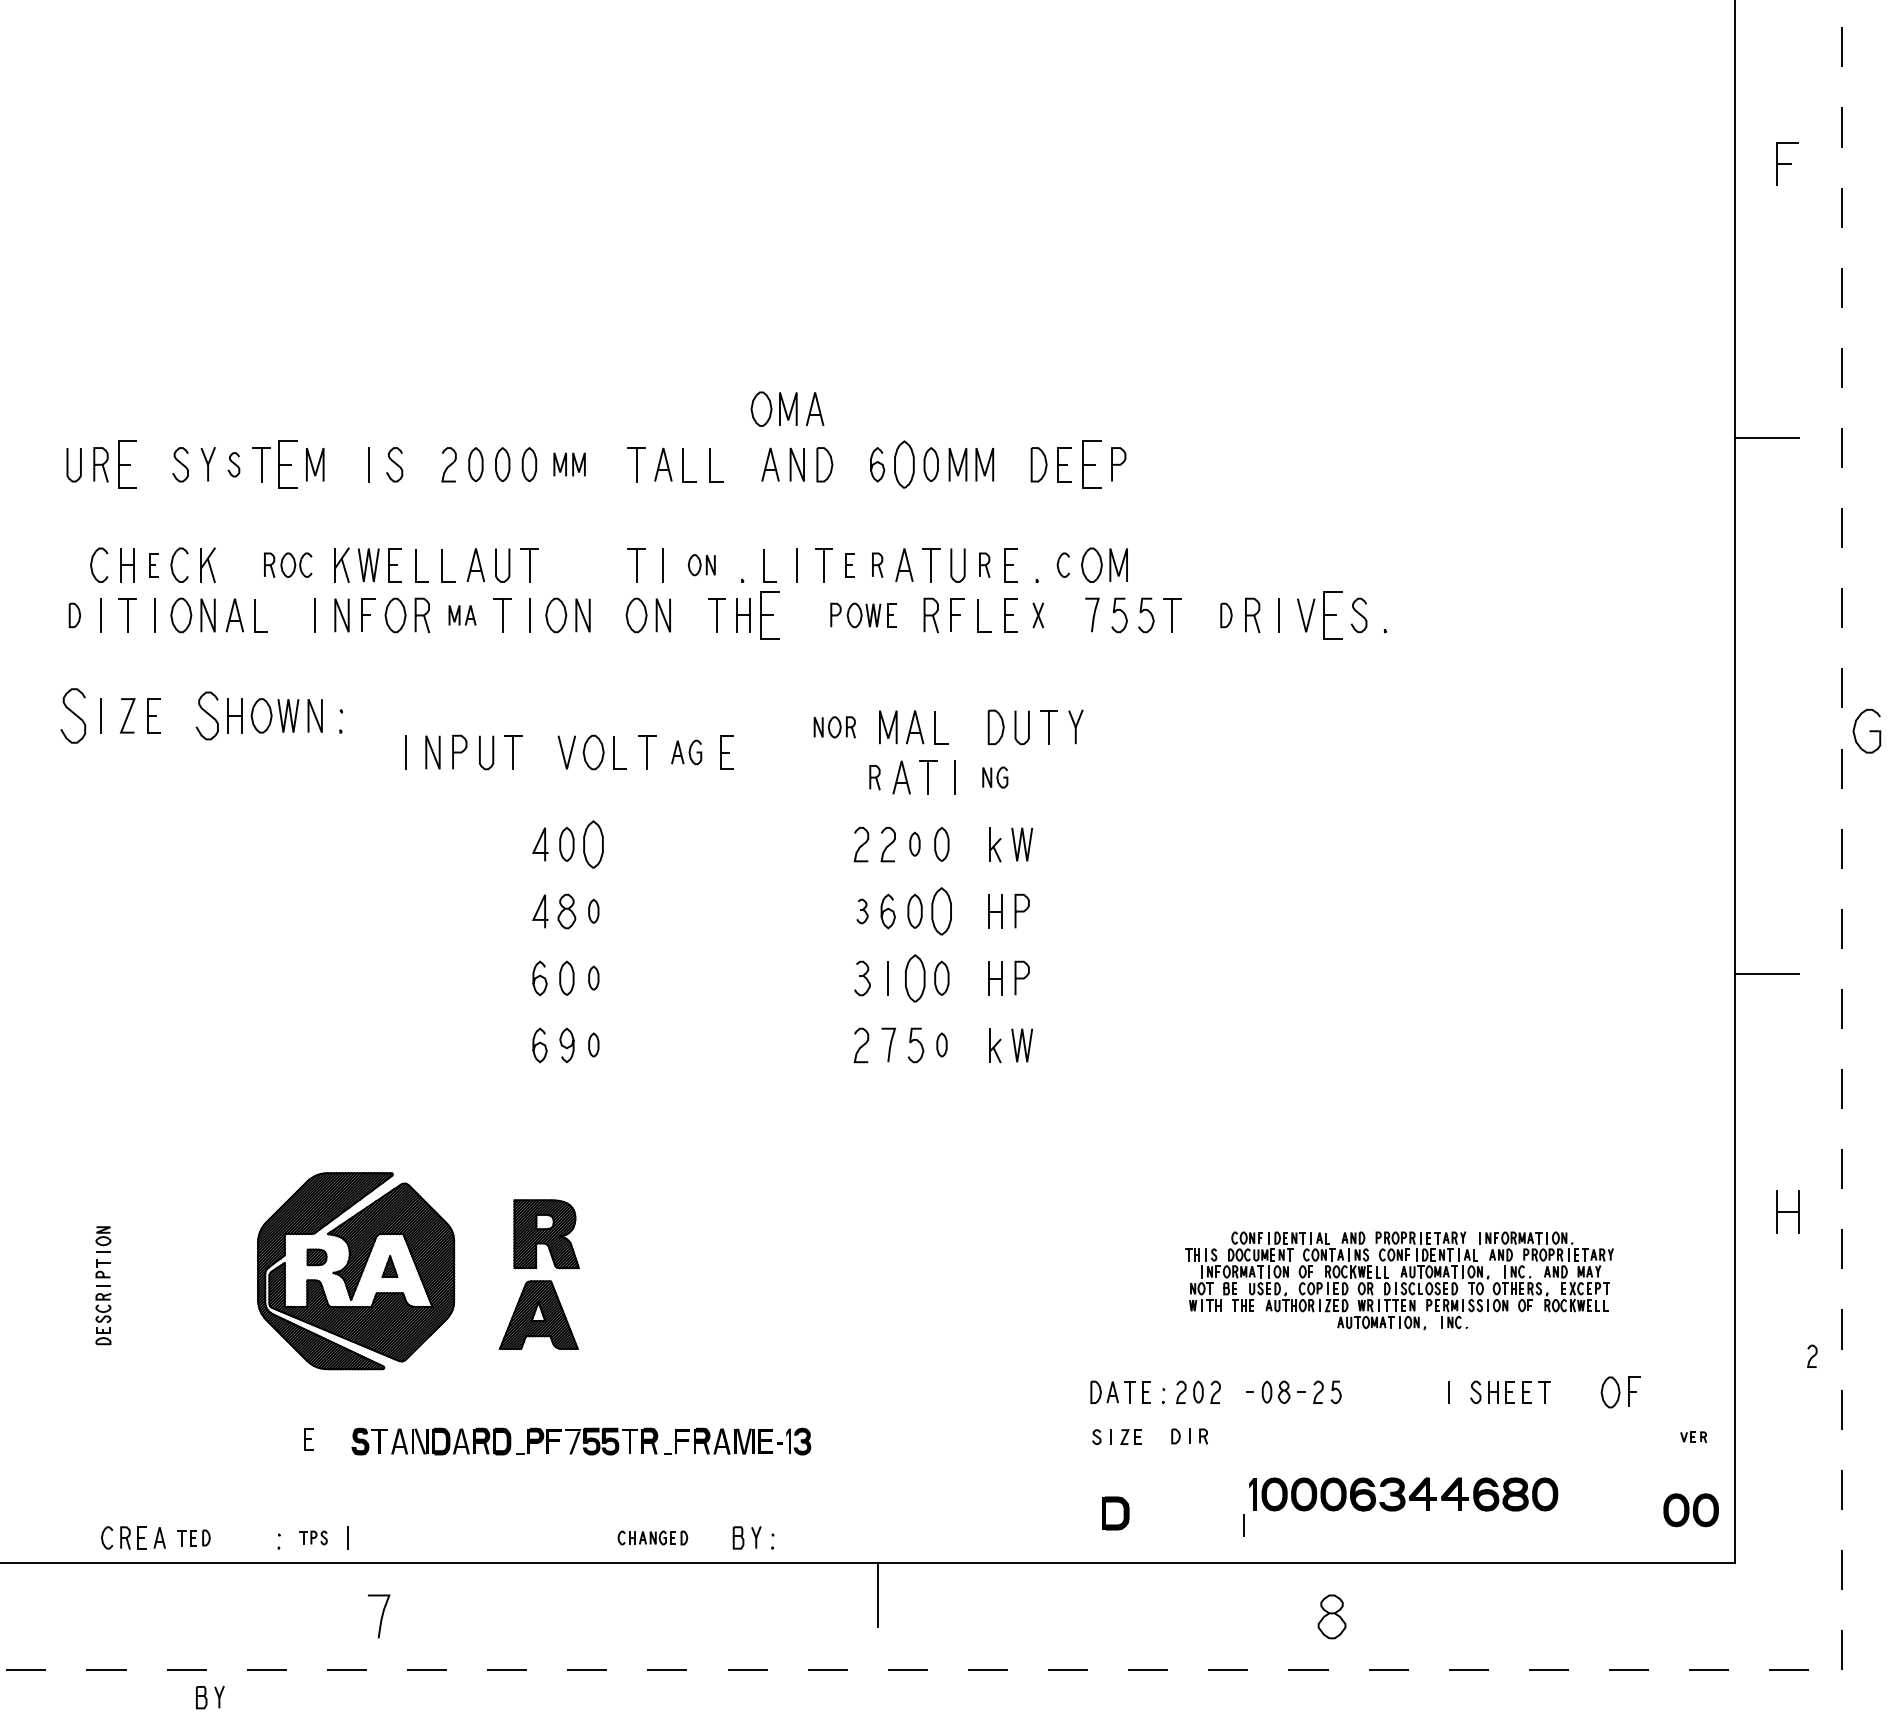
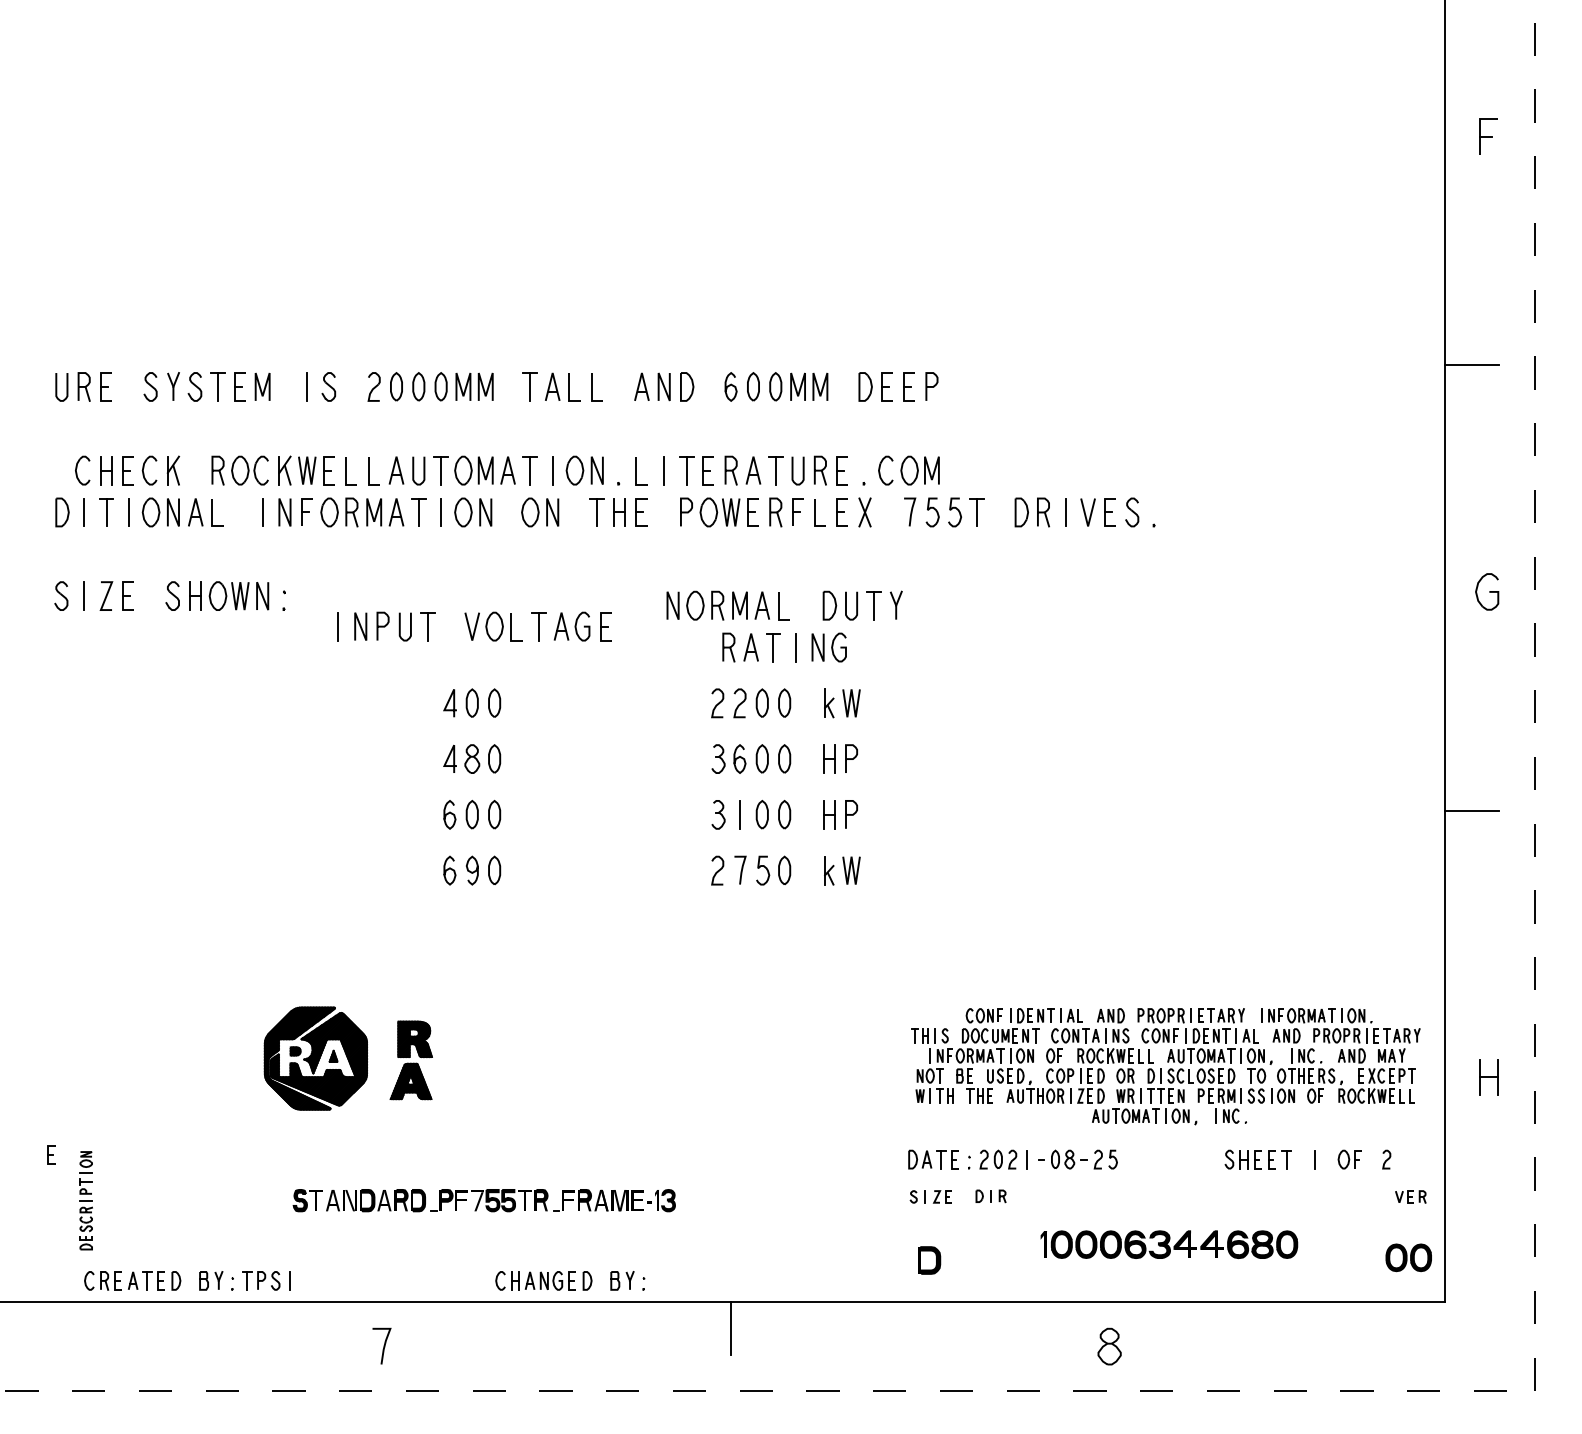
part: (786, 409) -> (484, 470), moved
part: (126, 464) -> (105, 386), size x0.71
part: (233, 464) -> (194, 386), size x1.43
part: (287, 464) -> (239, 386), size x0.71
part: (569, 464) -> (474, 386), size x1.43
part: (904, 464) -> (753, 386), size x0.71
part: (1090, 464) -> (908, 386), size x0.71
part: (152, 565) -> (127, 470), size x1.43
part: (287, 565) -> (239, 470), size x1.43
part: (701, 565) -> (584, 470), size x1.67
part: (849, 565) -> (707, 470), size x1.43
part: (876, 565) -> (730, 470), size x1.43
part: (983, 565) -> (819, 470), size x1.43
part: (1062, 565) -> (885, 470), size x1.43
part: (74, 615) -> (62, 512), size x1.43
part: (462, 615) -> (385, 512), size x1.67
part: (770, 615) -> (641, 512), size x0.71
part: (863, 615) -> (719, 512), size x1.43
part: (1037, 615) -> (864, 512), size x1.43
part: (1226, 615) -> (1021, 512), size x1.43
part: (1331, 615) -> (1109, 512), size x0.71
part: (73, 715) -> (61, 595), size x0.62
part: (206, 715) -> (172, 595), size x0.71
part: (834, 727) -> (695, 605), size x1.67
part: (1867, 730) -> (1487, 591), moved
part: (685, 752) -> (571, 626), size x1.43
part: (874, 777) -> (728, 647), size x1.43
part: (994, 777) -> (828, 647), size x1.67
part: (593, 843) -> (494, 702), size x0.71
part: (914, 843) -> (761, 702), size x1.43
part: (593, 910) -> (494, 758), size x1.43
part: (862, 910) -> (718, 758), size x1.43
part: (941, 910) -> (784, 758), size x0.71
part: (593, 978) -> (494, 814), size x1.43
part: (914, 978) -> (761, 814), size x0.71
part: (593, 1044) -> (494, 869), size x1.43
part: (941, 1044) -> (784, 869), size x1.43
part: (1786, 1212) -> (1488, 1077), moved
part: (417, 1270) -> (347, 1058), size x0.62
part: (1399, 1280) -> (1165, 1066), size x1.43
part: (102, 1285) -> (85, 1200), moved
curve: (1812, 1356) -> (1386, 1159), moved
line: (1448, 1392) -> (1314, 1159), moved
part: (1619, 1392) -> (1349, 1159), size x0.71
part: (1693, 1436) -> (1410, 1196), size x1.43
part: (309, 1439) -> (51, 1154), moved
line: (1243, 1525) -> (1026, 1159), moved
part: (193, 1537) -> (161, 1280), size x1.43
part: (313, 1537) -> (261, 1280), size x1.67
part: (652, 1537) -> (543, 1280), size x1.67
curve: (381, 1615) -> (383, 1345), moved
part: (210, 1697) -> (211, 1280), moved

